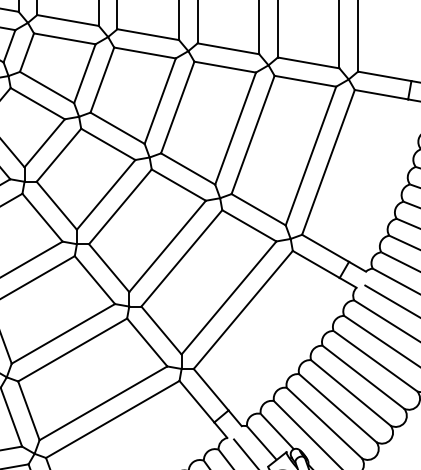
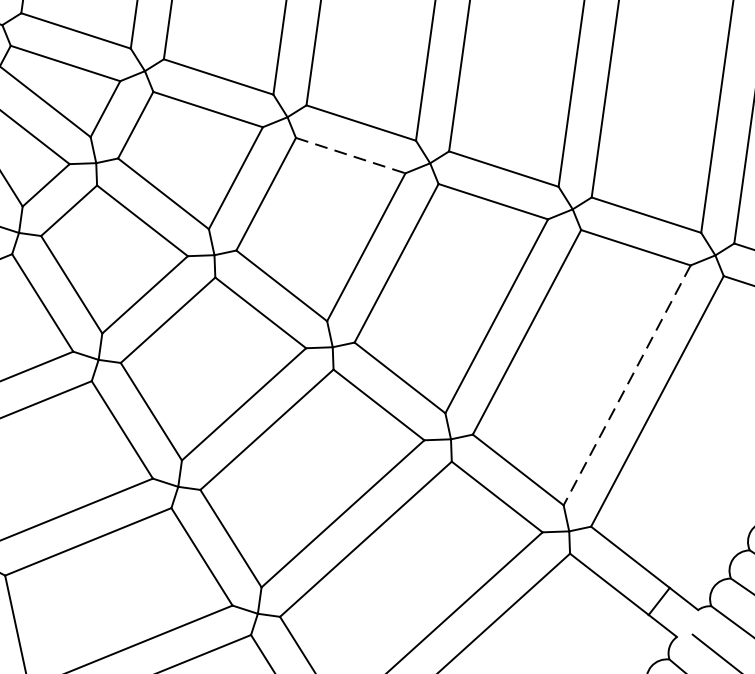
line: (145, 53) -> (351, 156), solid -> dashed
line: (310, 156) -> (626, 386), solid -> dashed

